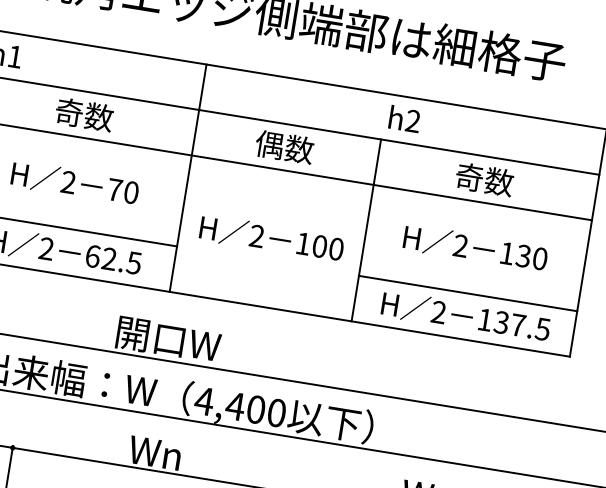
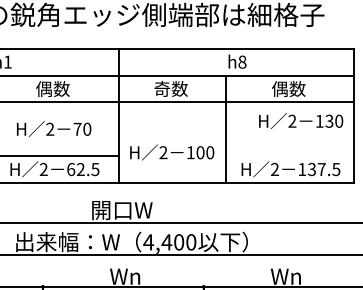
text: (69, 113) -> (44, 89), 奇数 -> 偶数
text: (413, 120) -> (242, 61), h2 -> h8
text: (270, 144) -> (162, 88), 偶数 -> 奇数
text: (468, 177) -> (279, 89), 奇数 -> 偶数
text: (272, 238) -> (172, 152), moved
text: (476, 247) -> (301, 120), moved
line: (467, 292) -> (289, 155), removed

